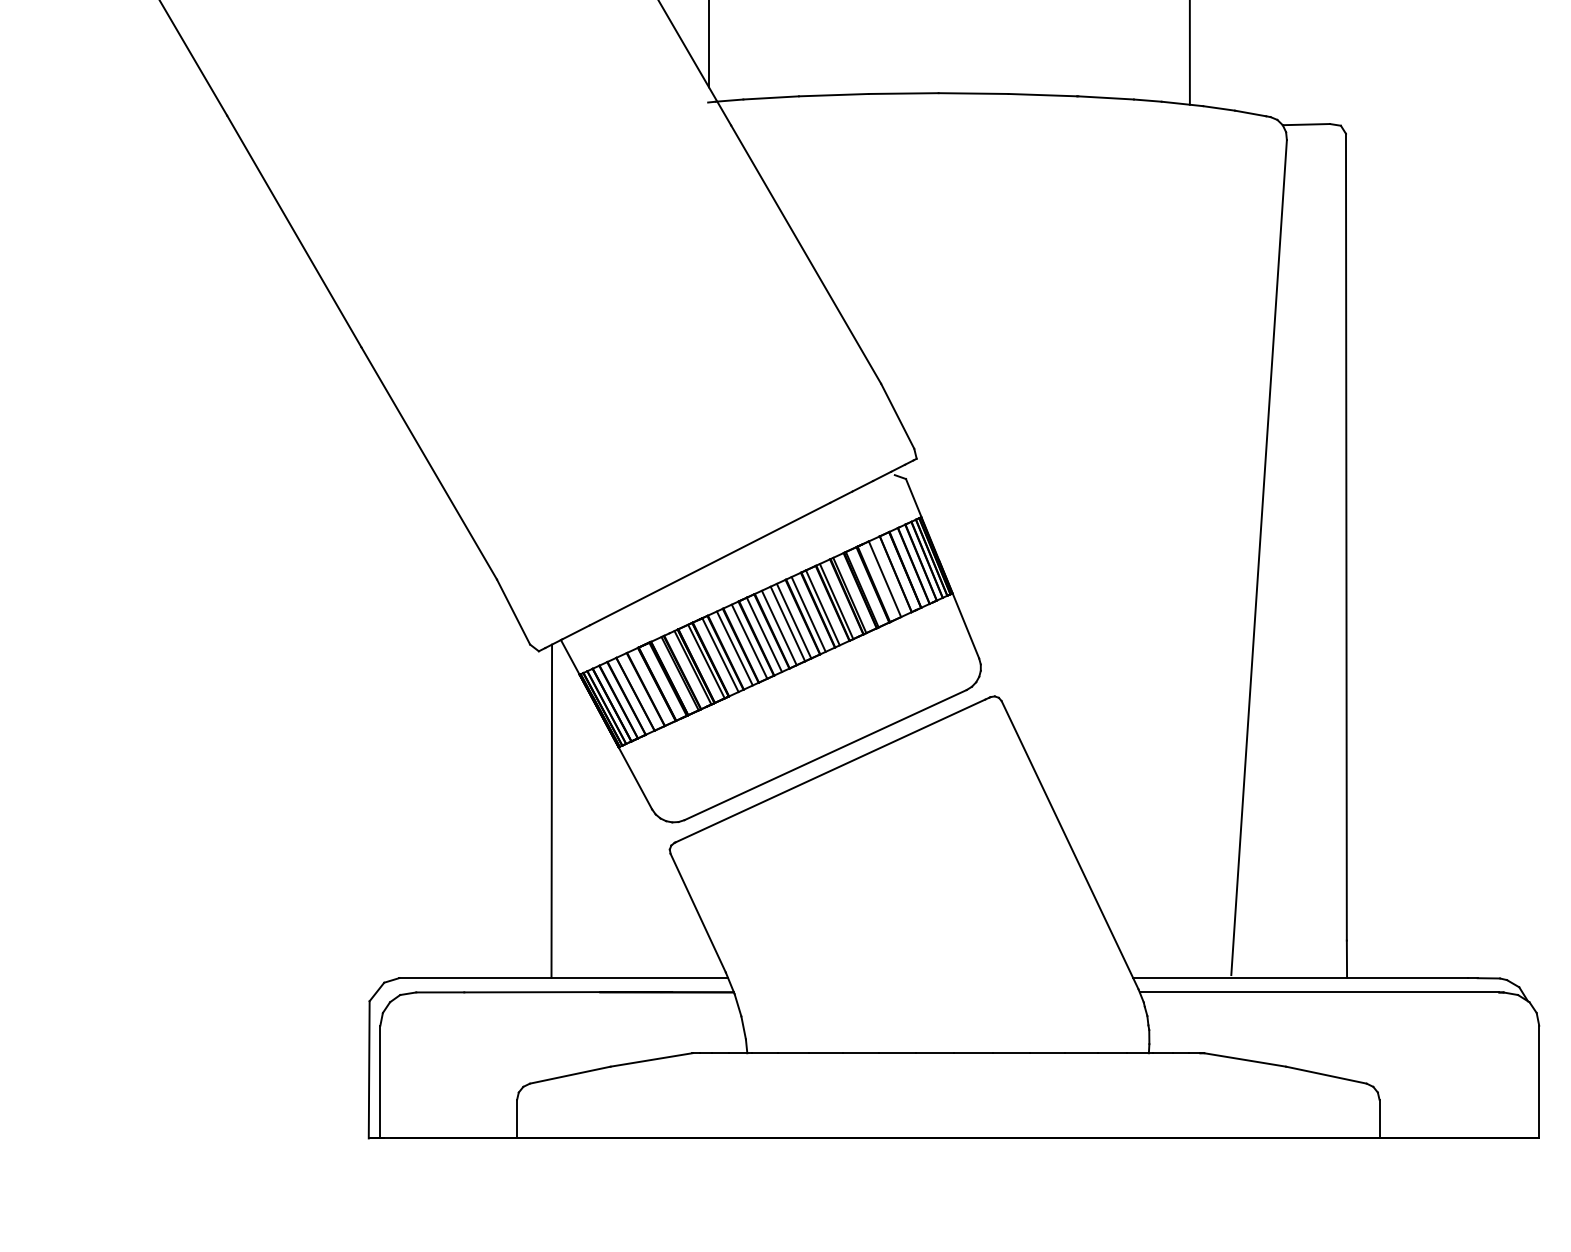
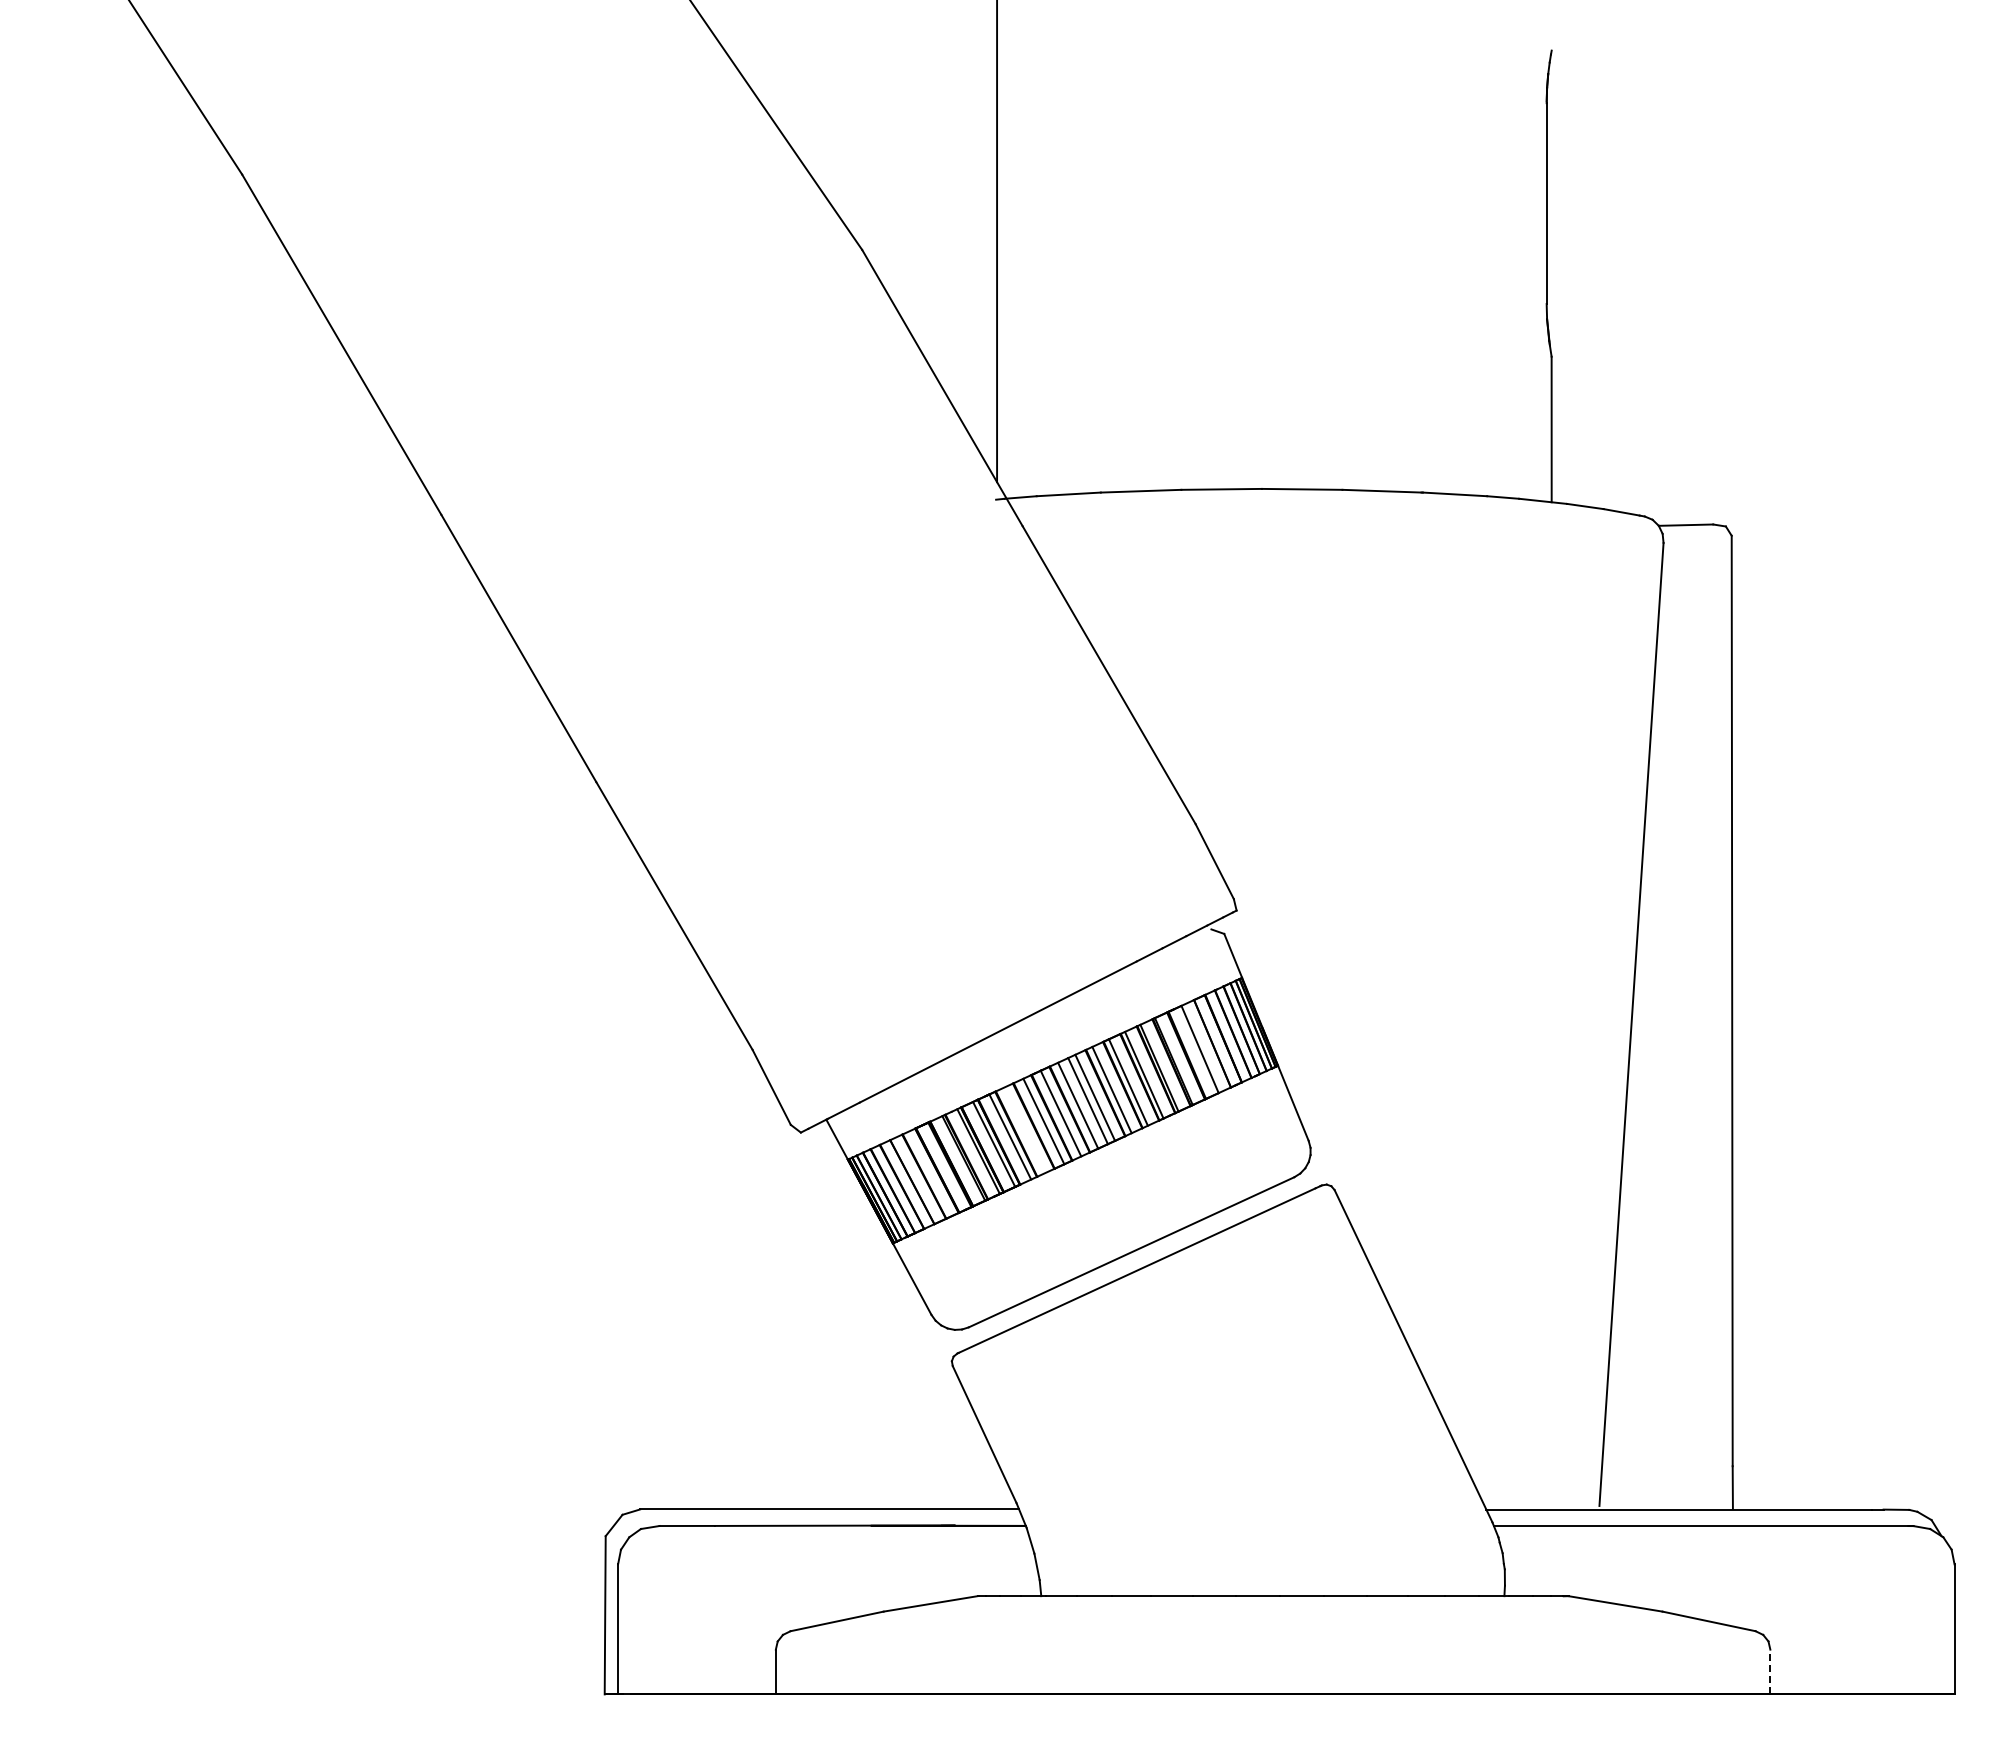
line: (734, 648) -> (1026, 1129), removed
line: (551, 810) -> (815, 1316), removed
line: (1379, 1118) -> (1770, 1671), solid -> dashed

